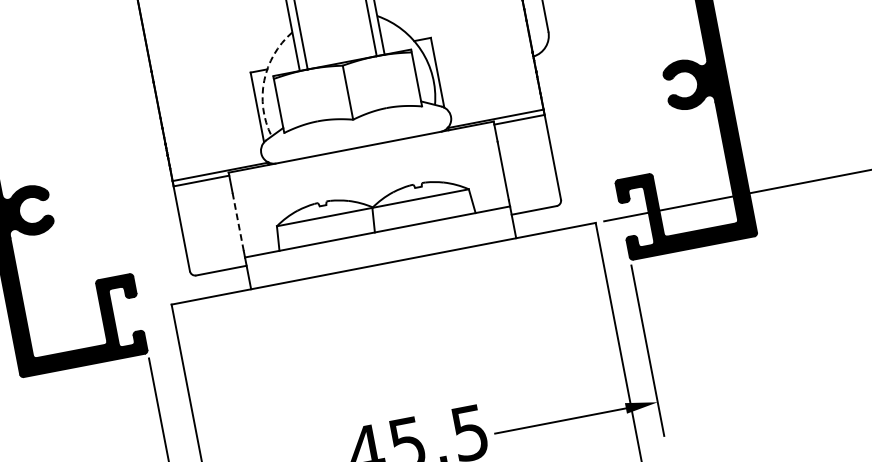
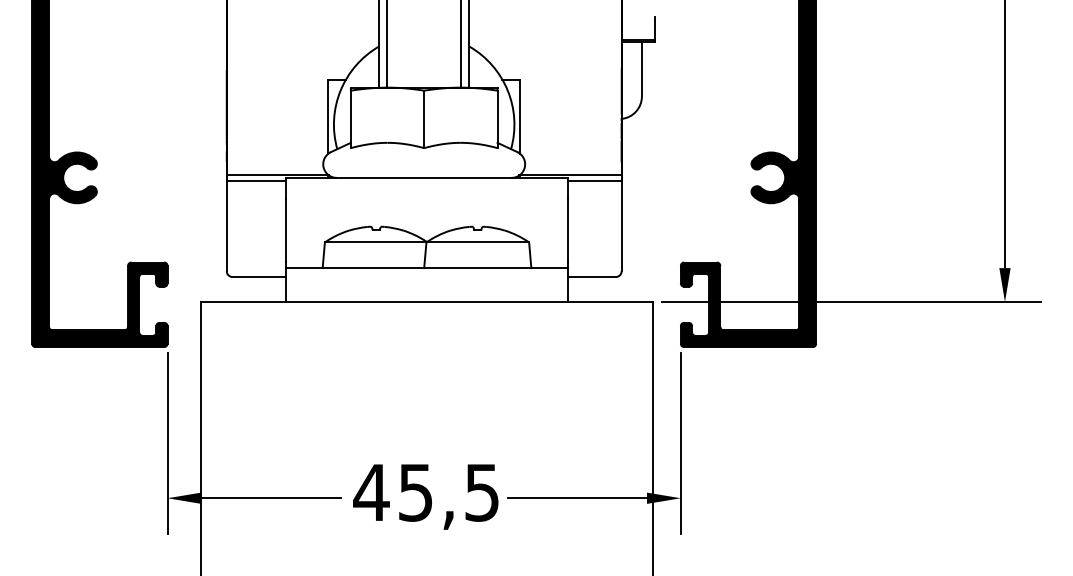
arc: (264, 80) -> (340, 90), dashed -> solid
line: (238, 222) -> (286, 230), dashed -> solid

